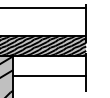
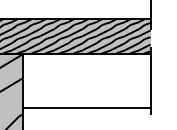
line: (49, 76) -> (86, 108), moved

